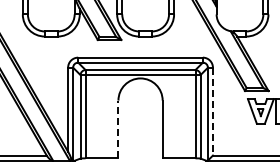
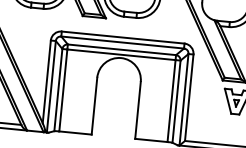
line: (212, 111) -> (188, 97), dashed -> solid
line: (118, 129) -> (94, 106), dashed -> solid

